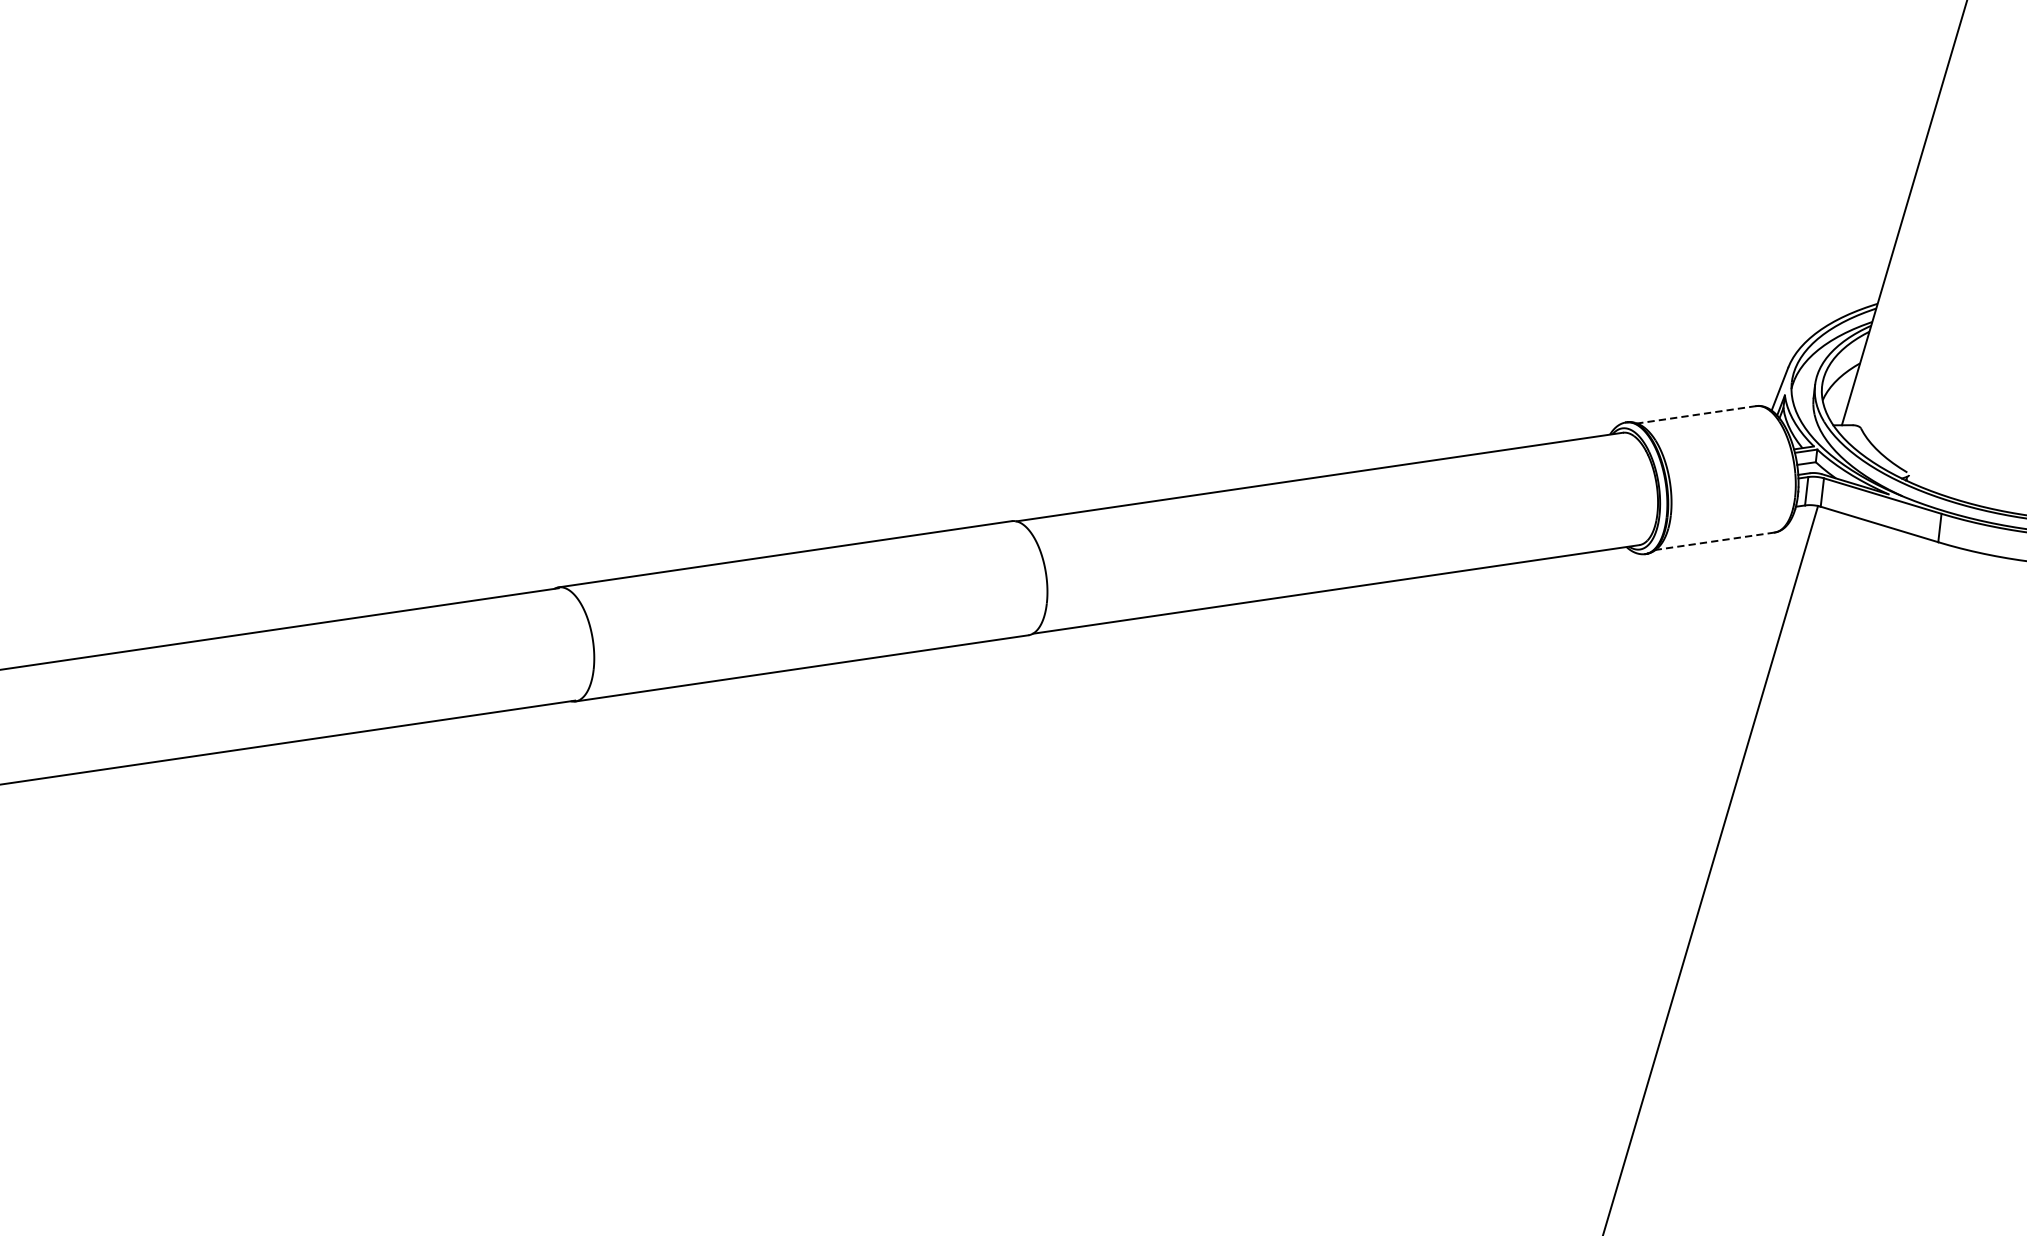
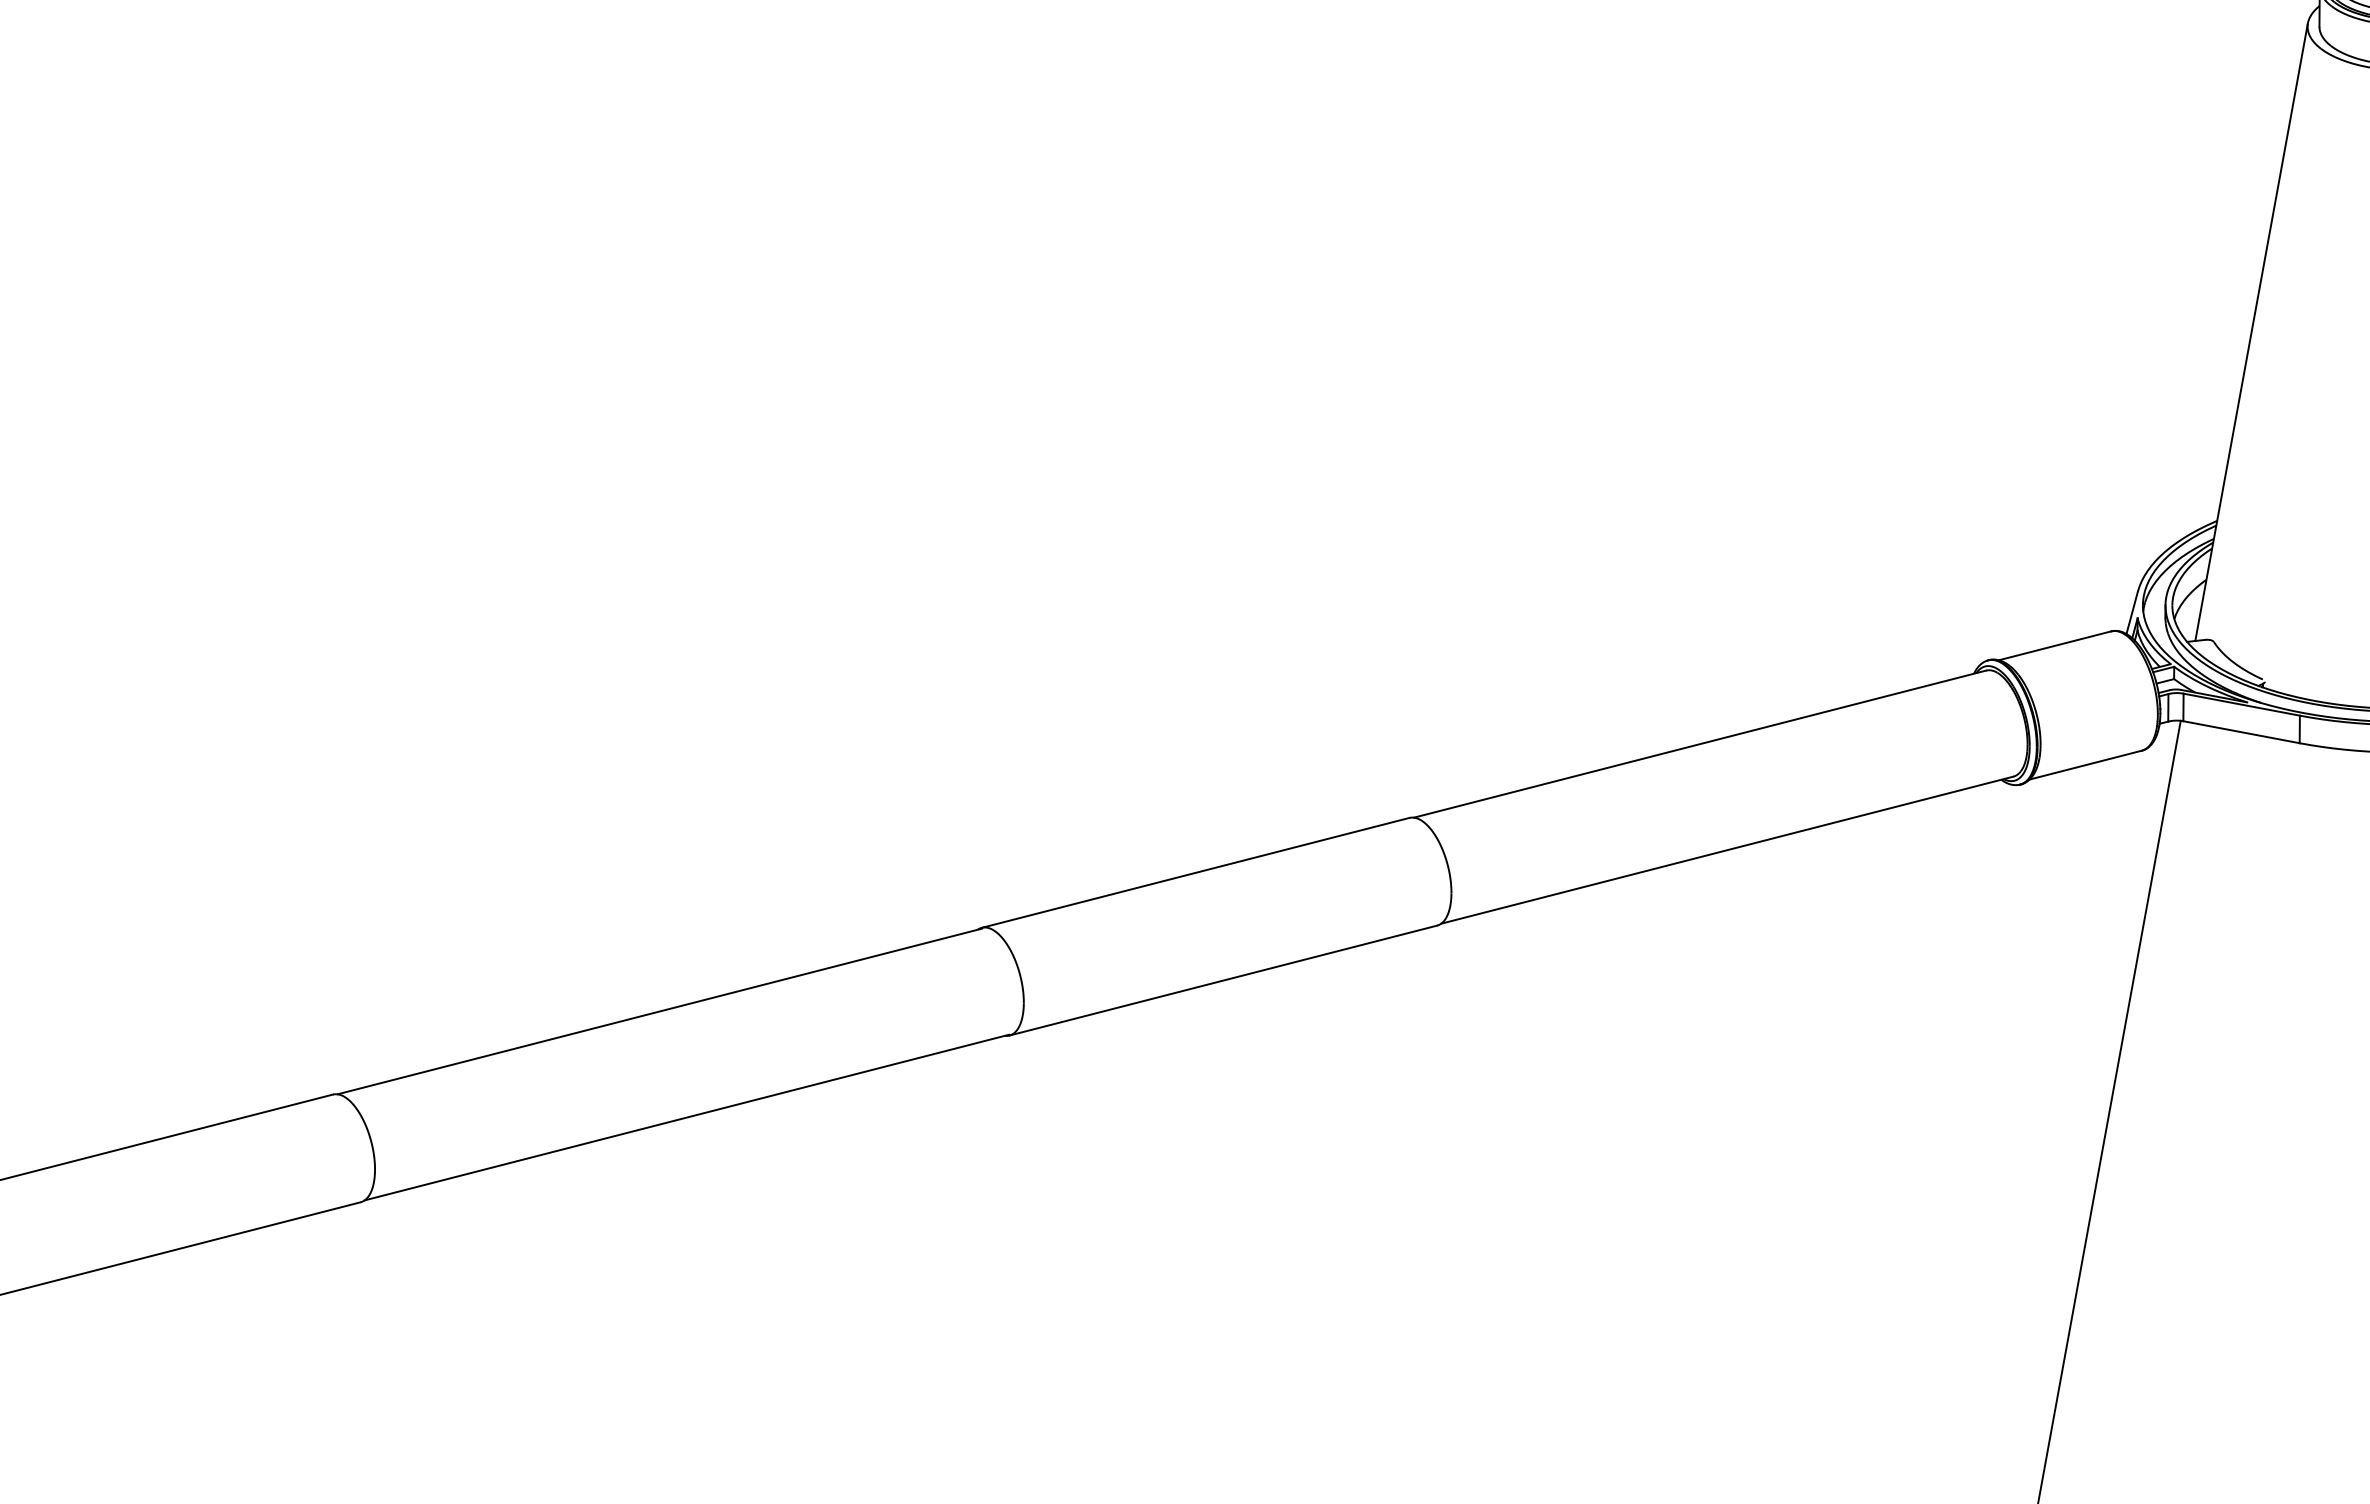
line: (1696, 414) -> (2054, 645), dashed -> solid
line: (1714, 541) -> (2085, 765), dashed -> solid

